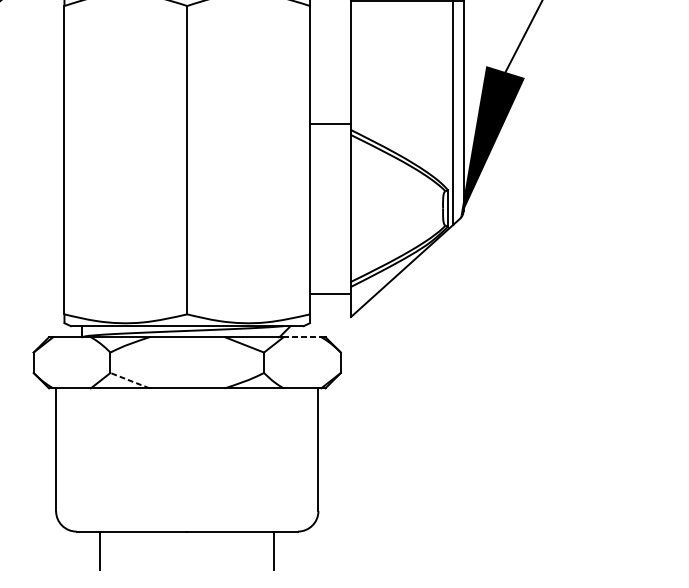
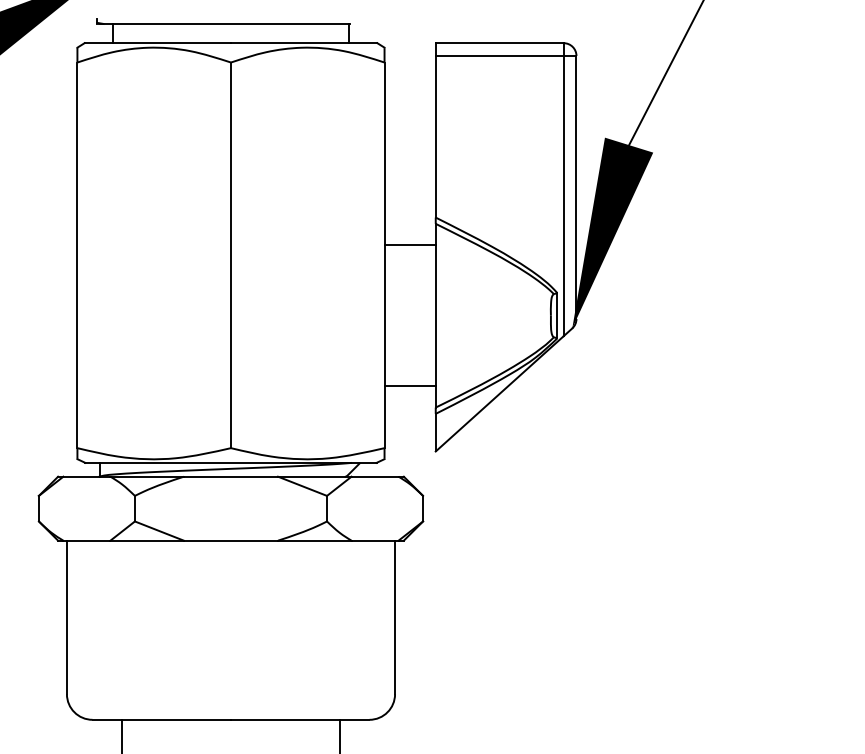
line: (329, 124) -> (409, 245), moved
line: (329, 294) -> (409, 386), moved
line: (302, 337) -> (375, 476), dashed -> solid
line: (129, 380) -> (158, 530), dashed -> solid

